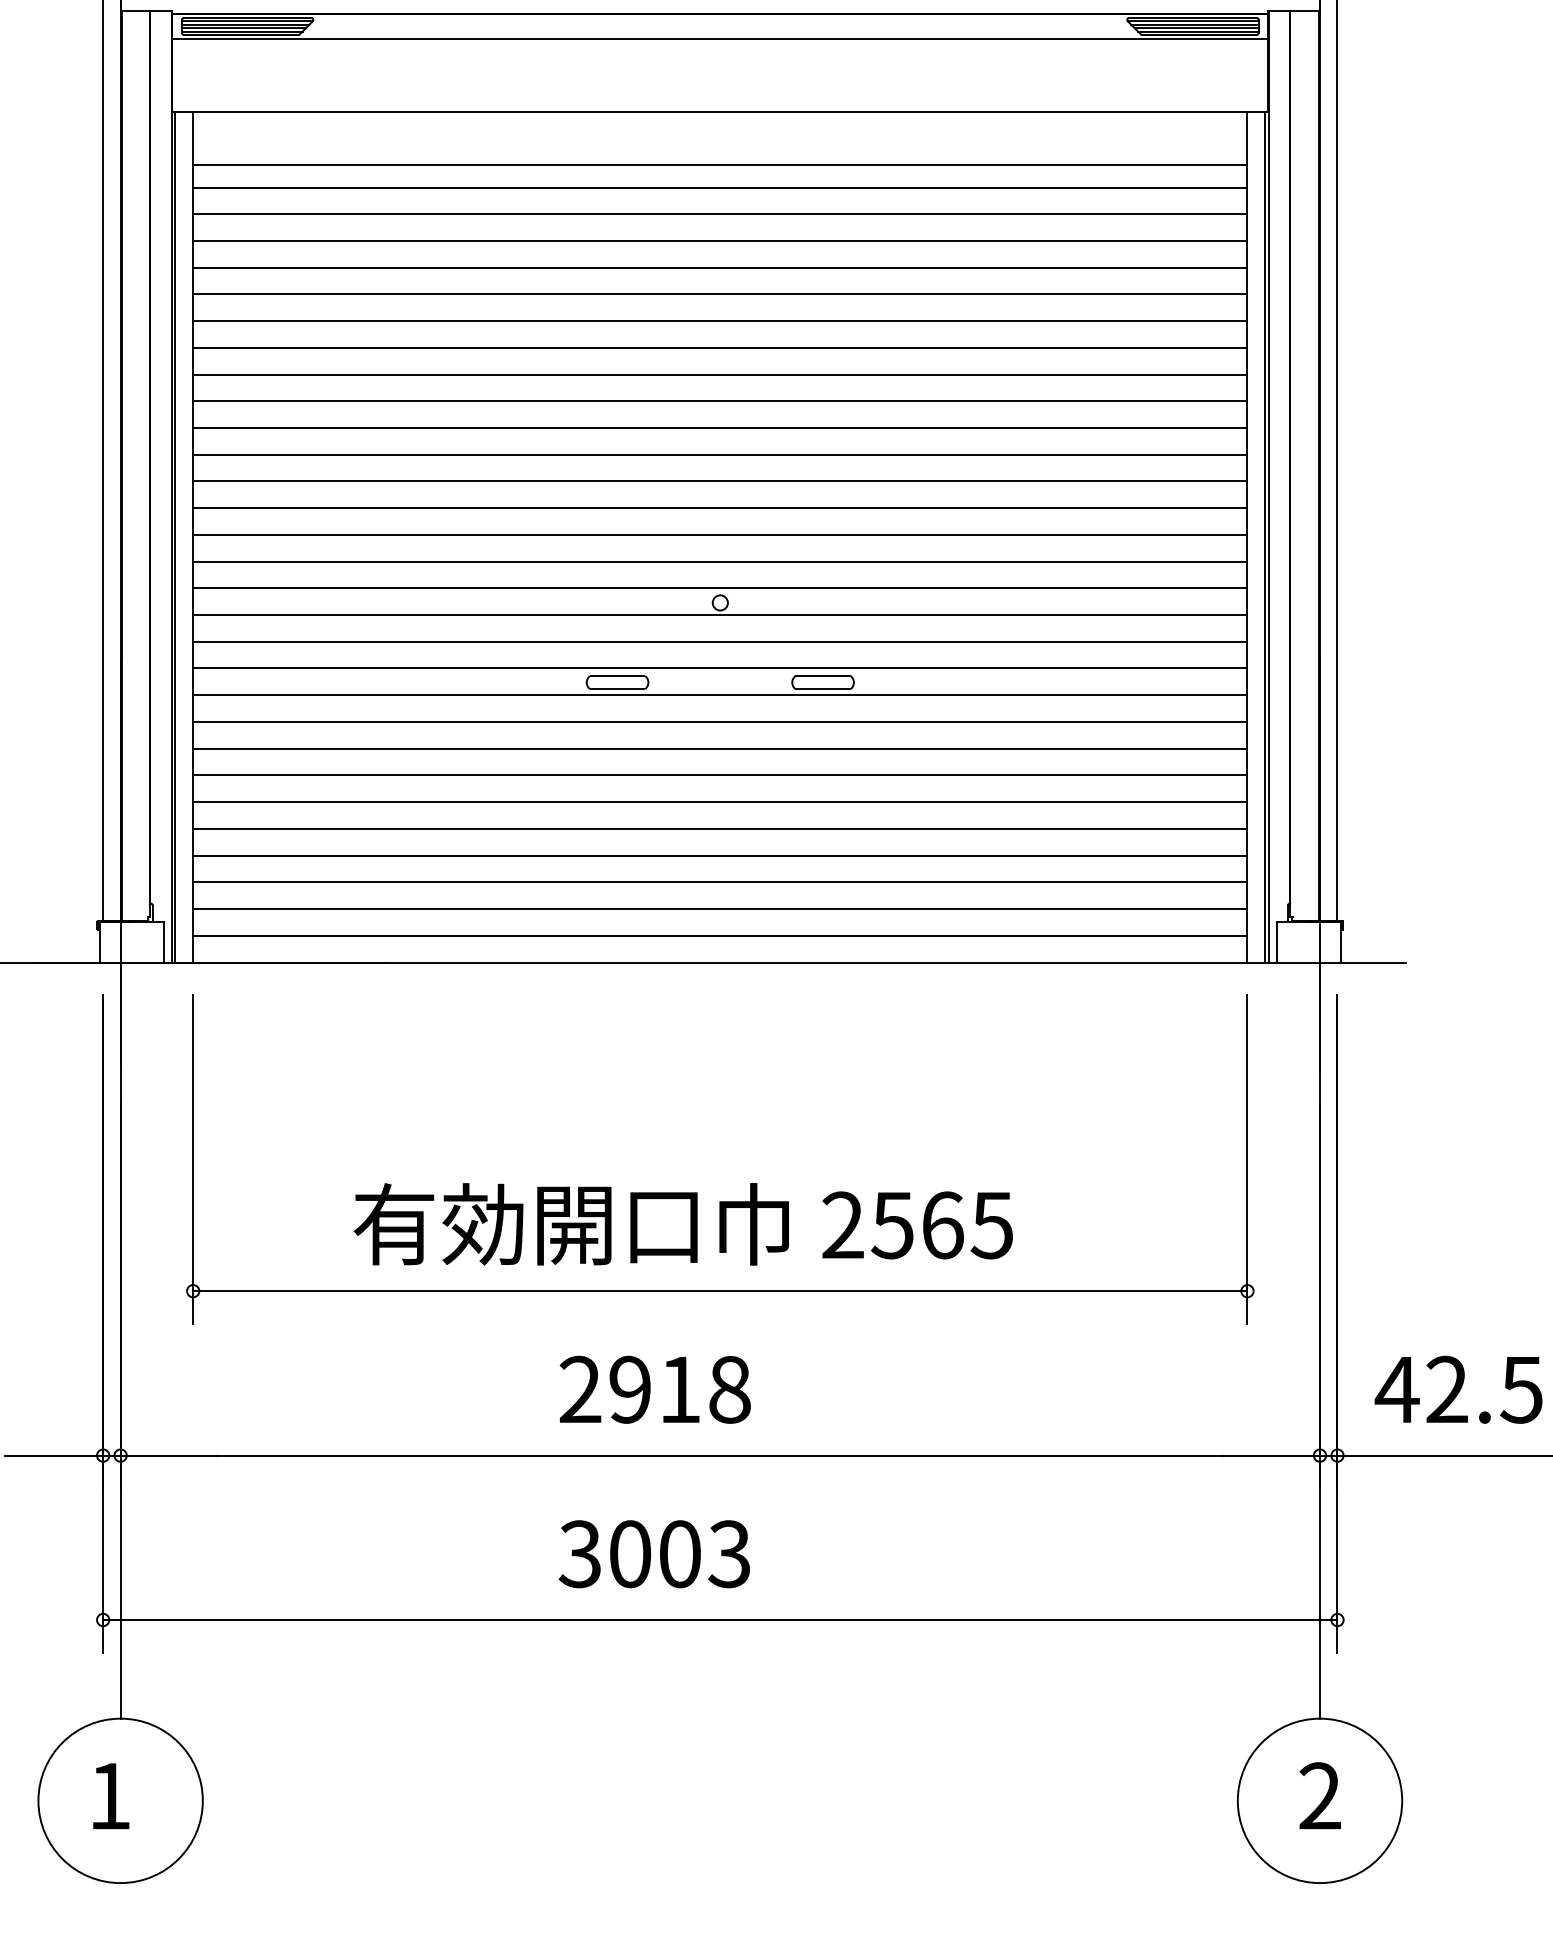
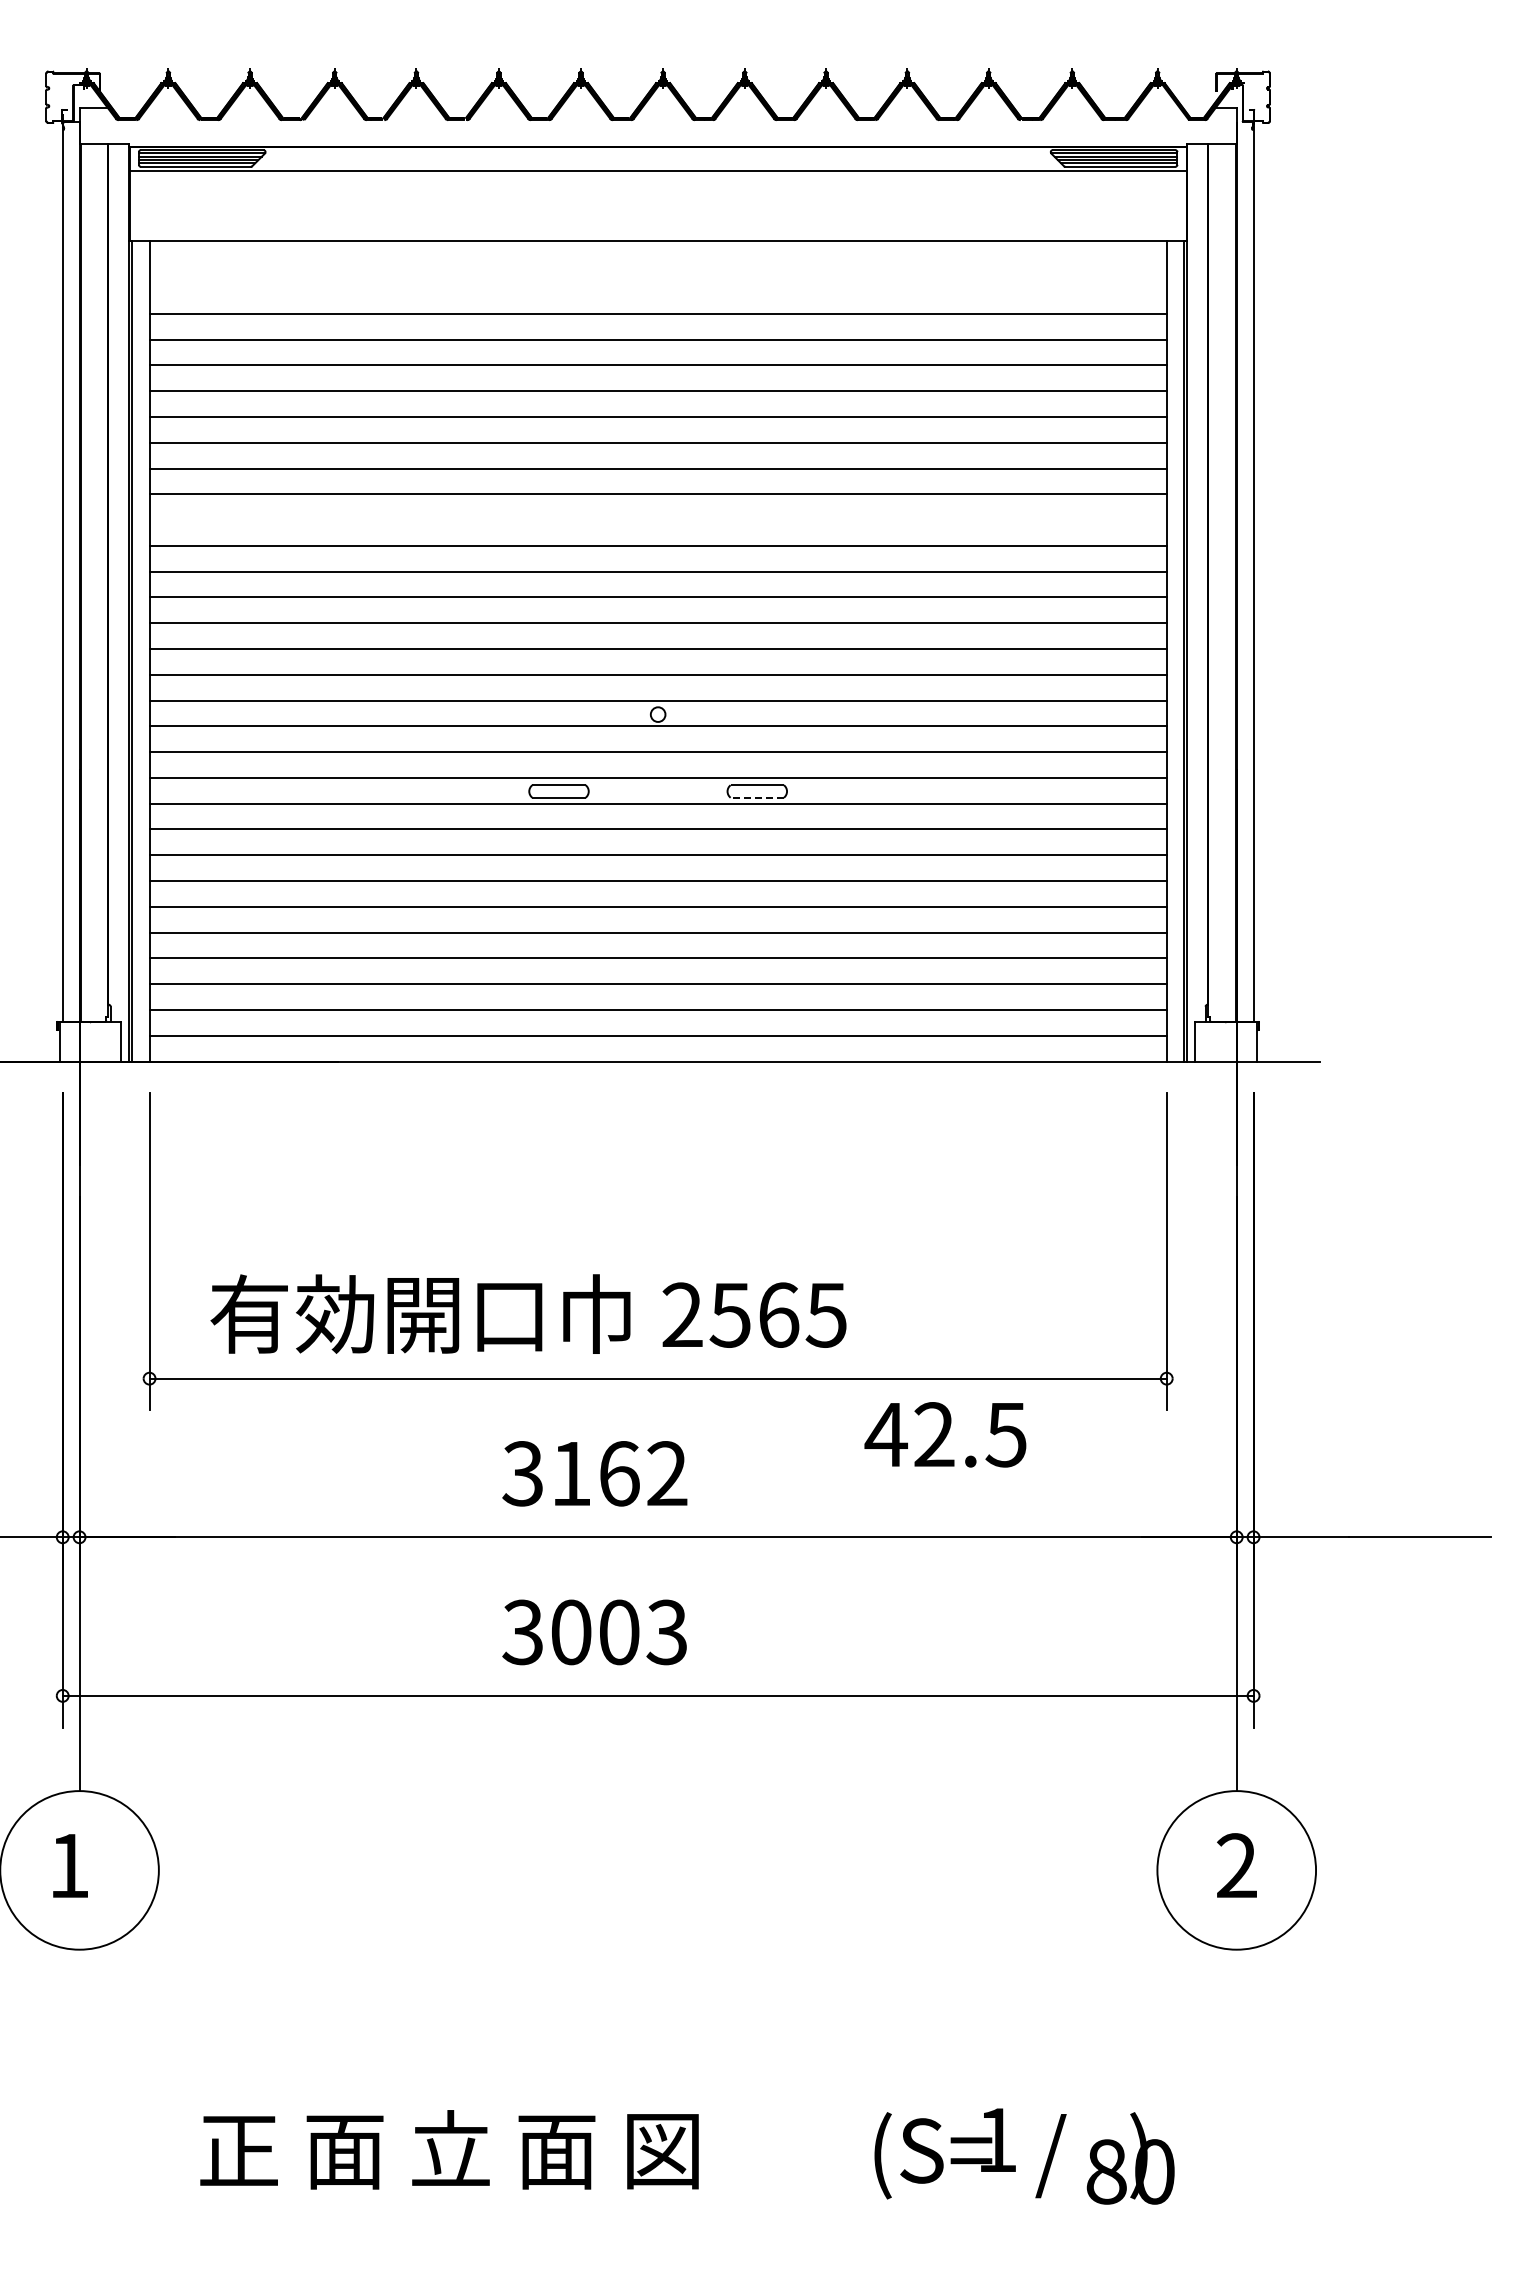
line: (719, 165) -> (657, 292), removed
line: (719, 401) -> (657, 520), removed
line: (823, 688) -> (757, 797), solid -> dashed
text: (683, 1223) -> (528, 1313), moved
text: (654, 1389) -> (594, 1473), 2918 -> 3162
text: (1458, 1389) -> (945, 1434), moved

